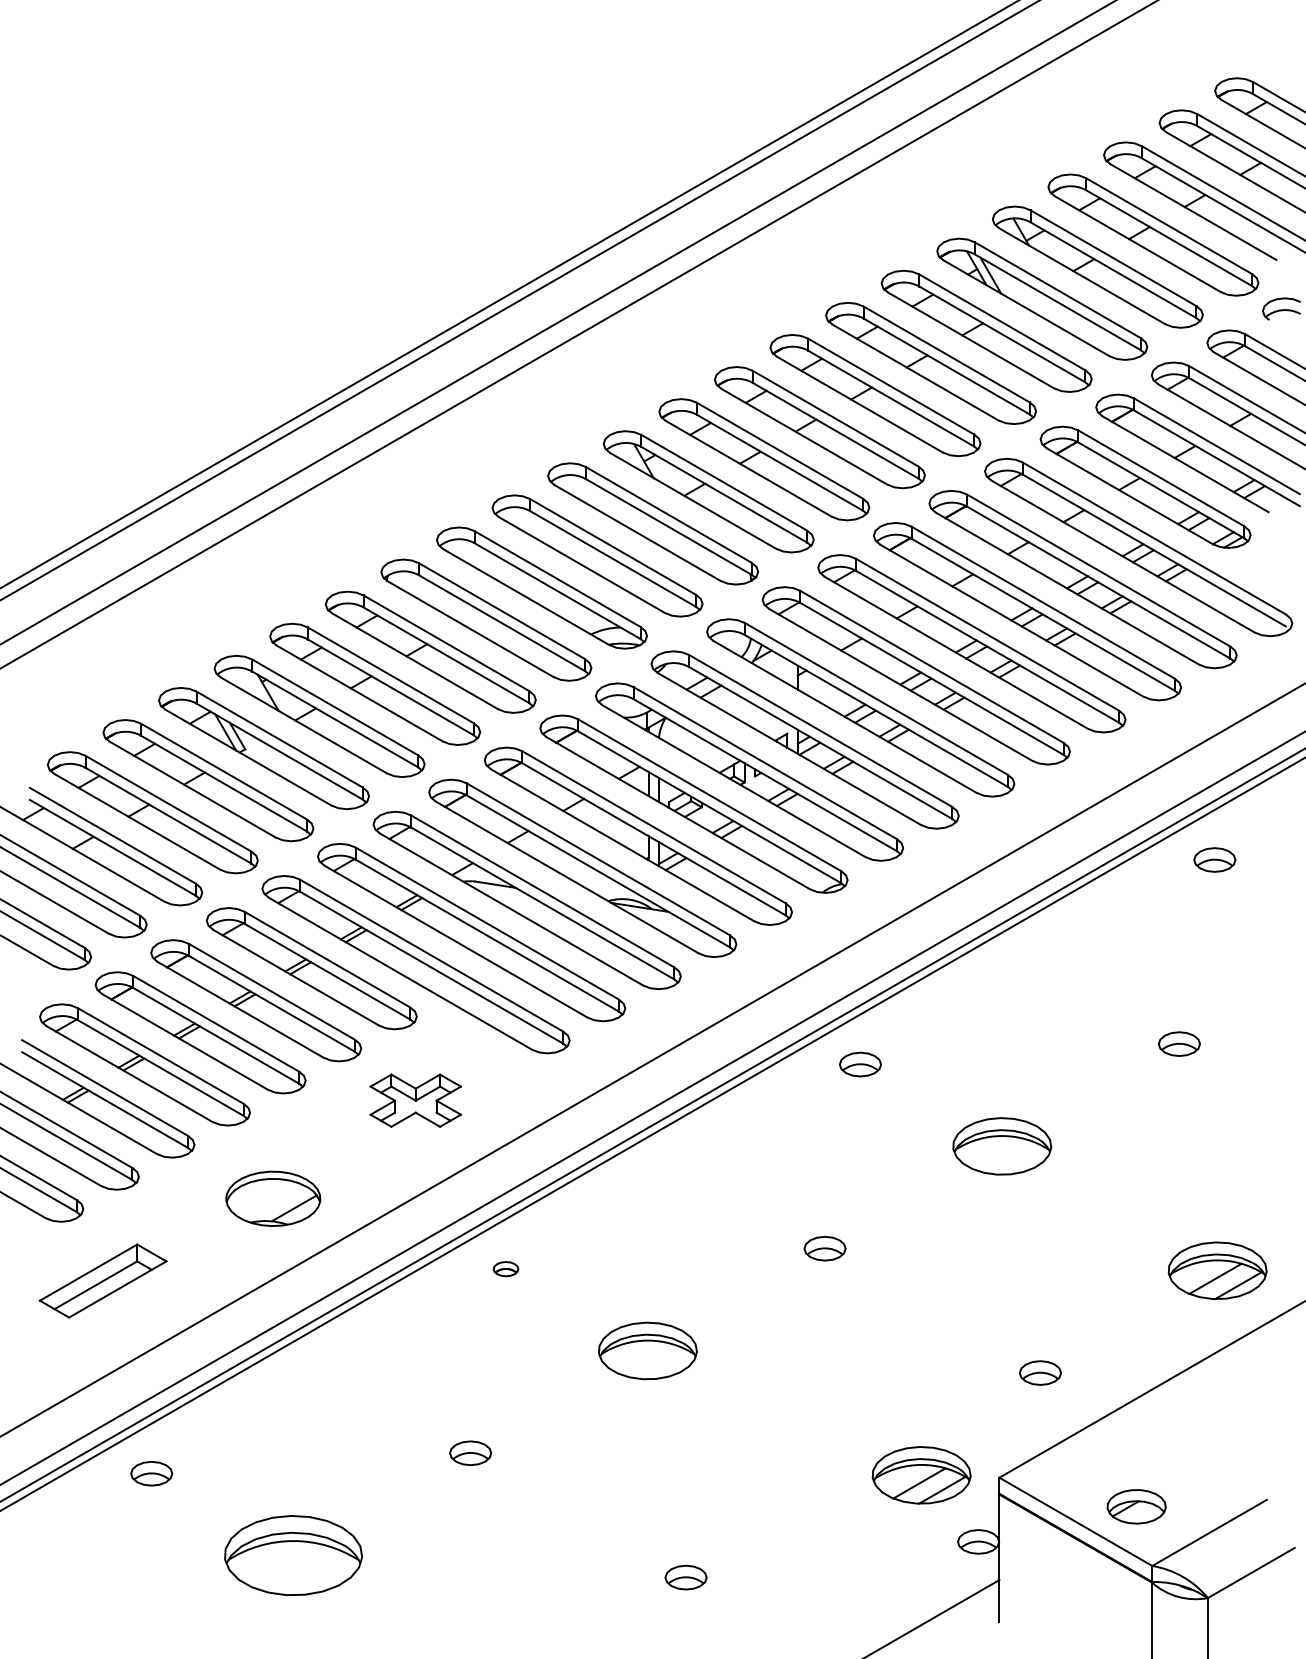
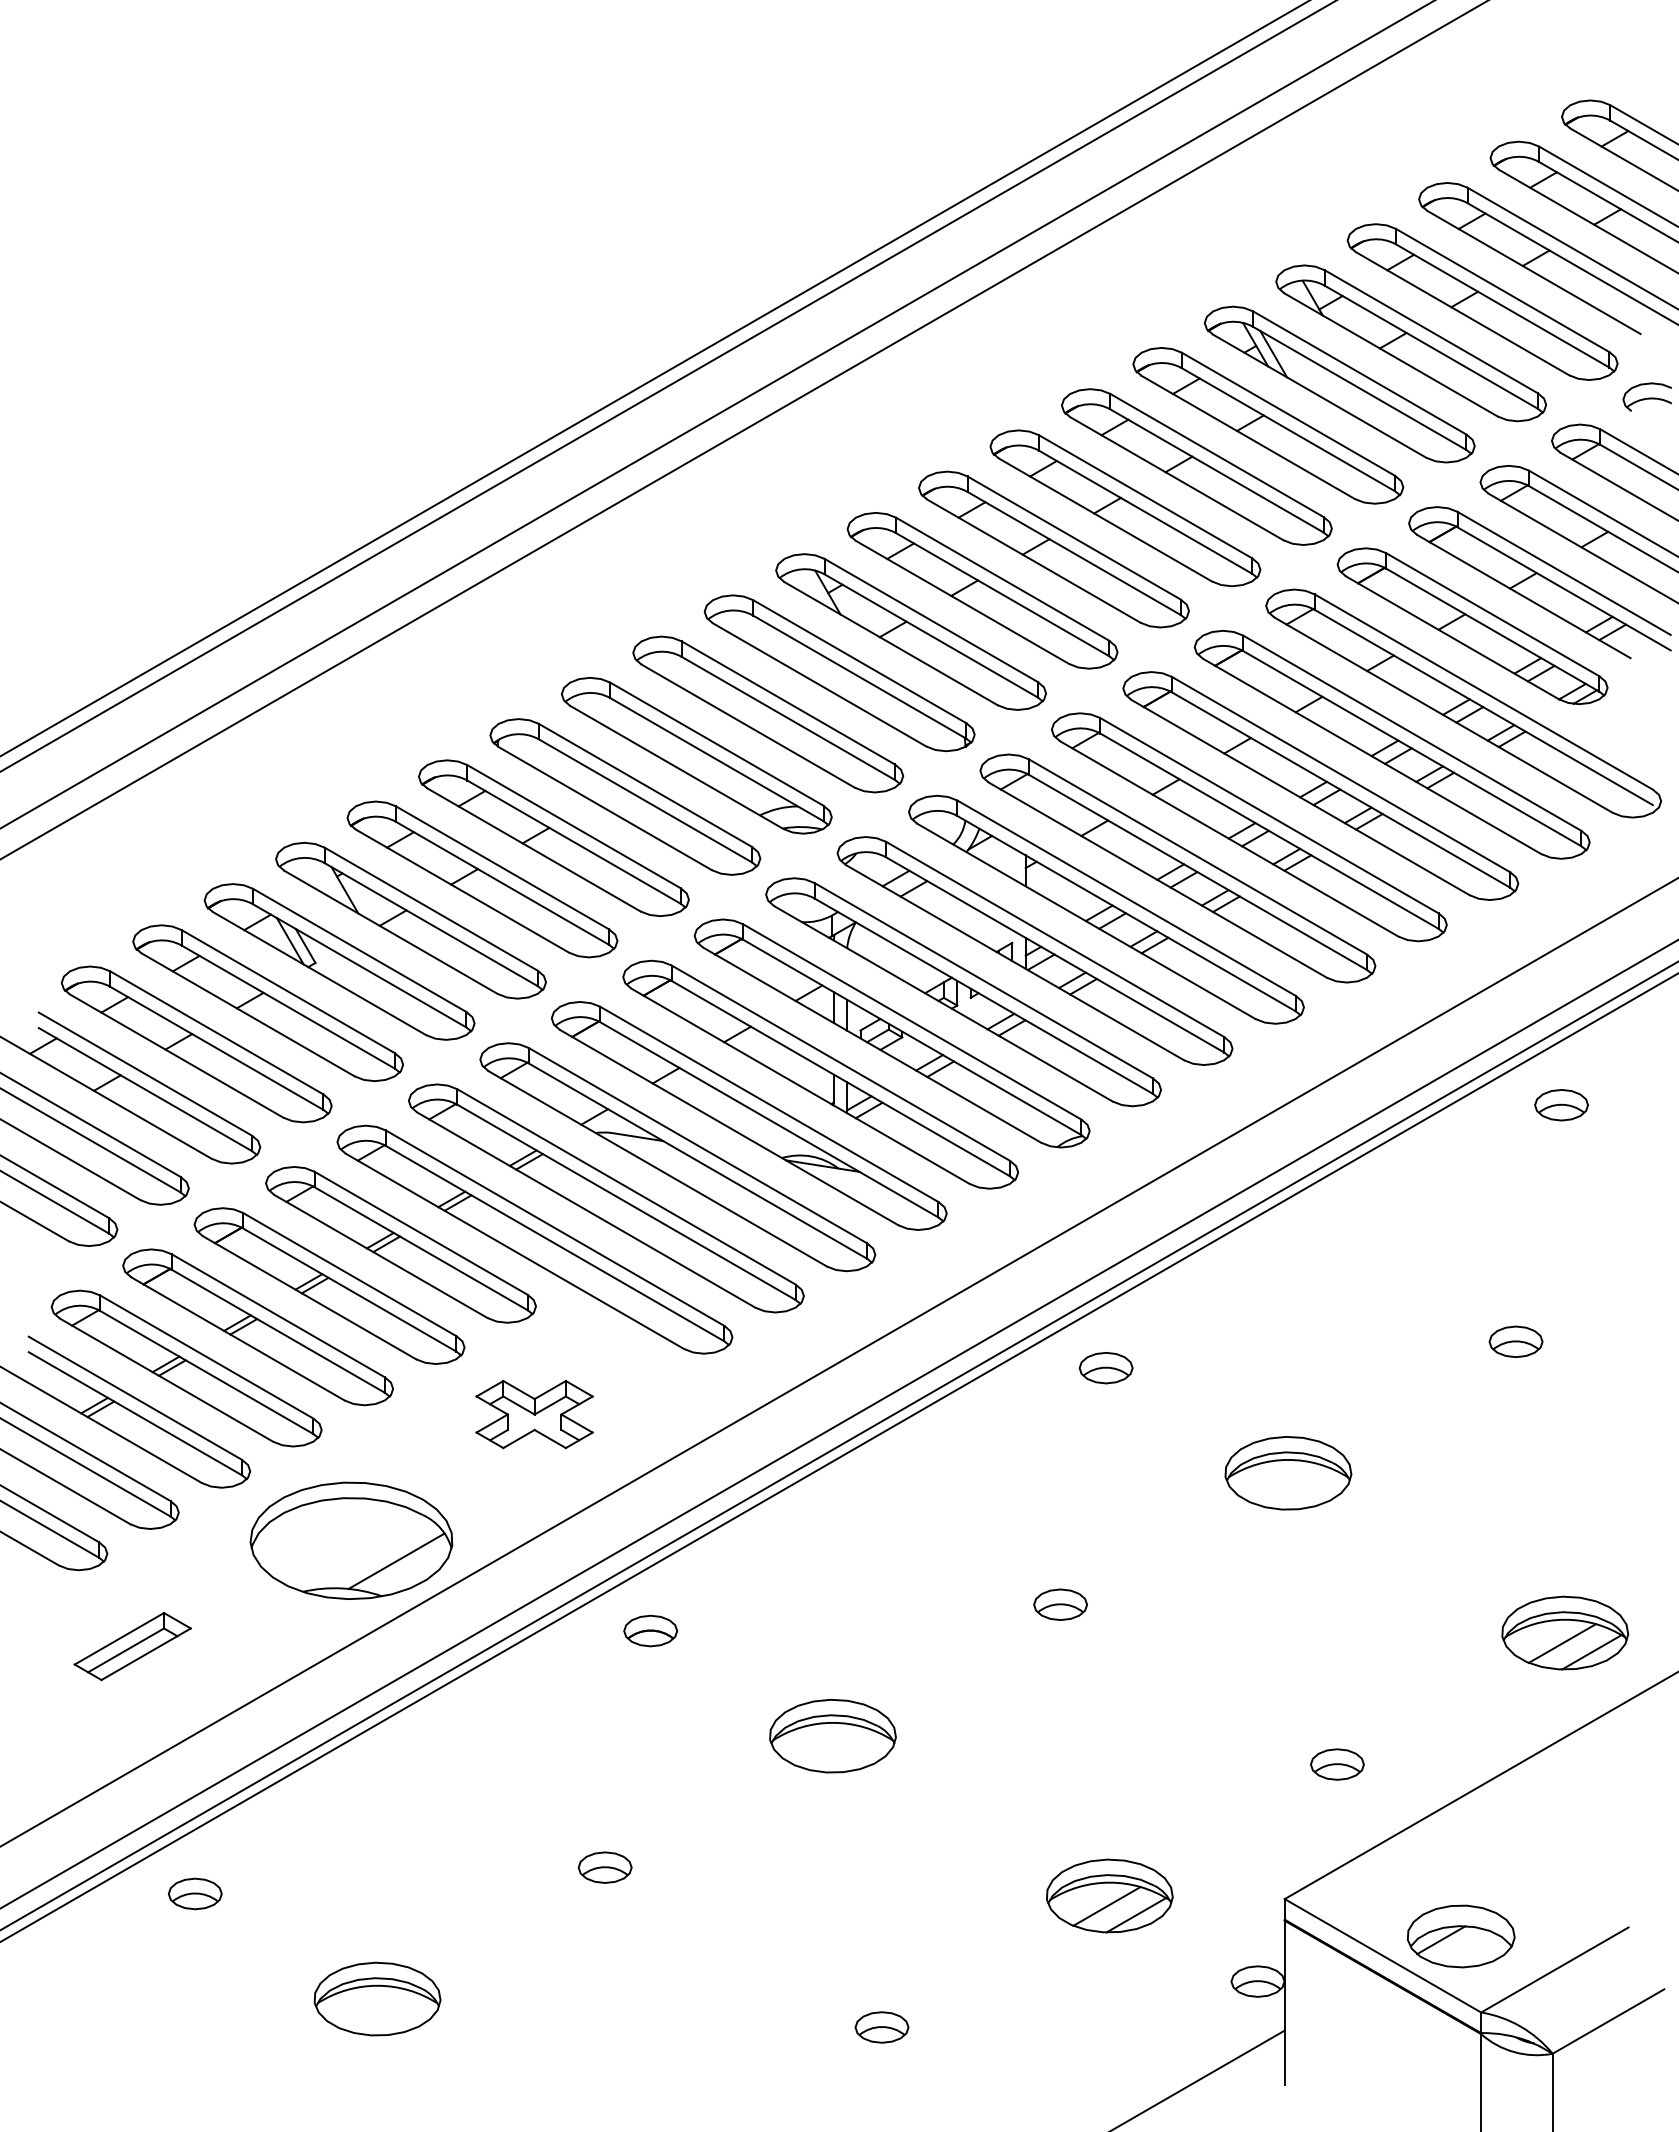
part: (273, 1198) -> (351, 1540), size x1.67
part: (505, 1268) -> (650, 1630), size x1.67
part: (102, 1281) -> (132, 1646), size x0.71
part: (921, 1474) -> (1109, 1895), moved
part: (1136, 1506) -> (1460, 1936), size x1.43
part: (293, 1555) -> (377, 1998), size x0.71

